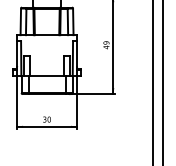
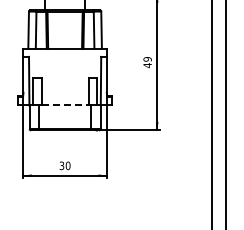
line: (47, 76) -> (65, 105), solid -> dashed

